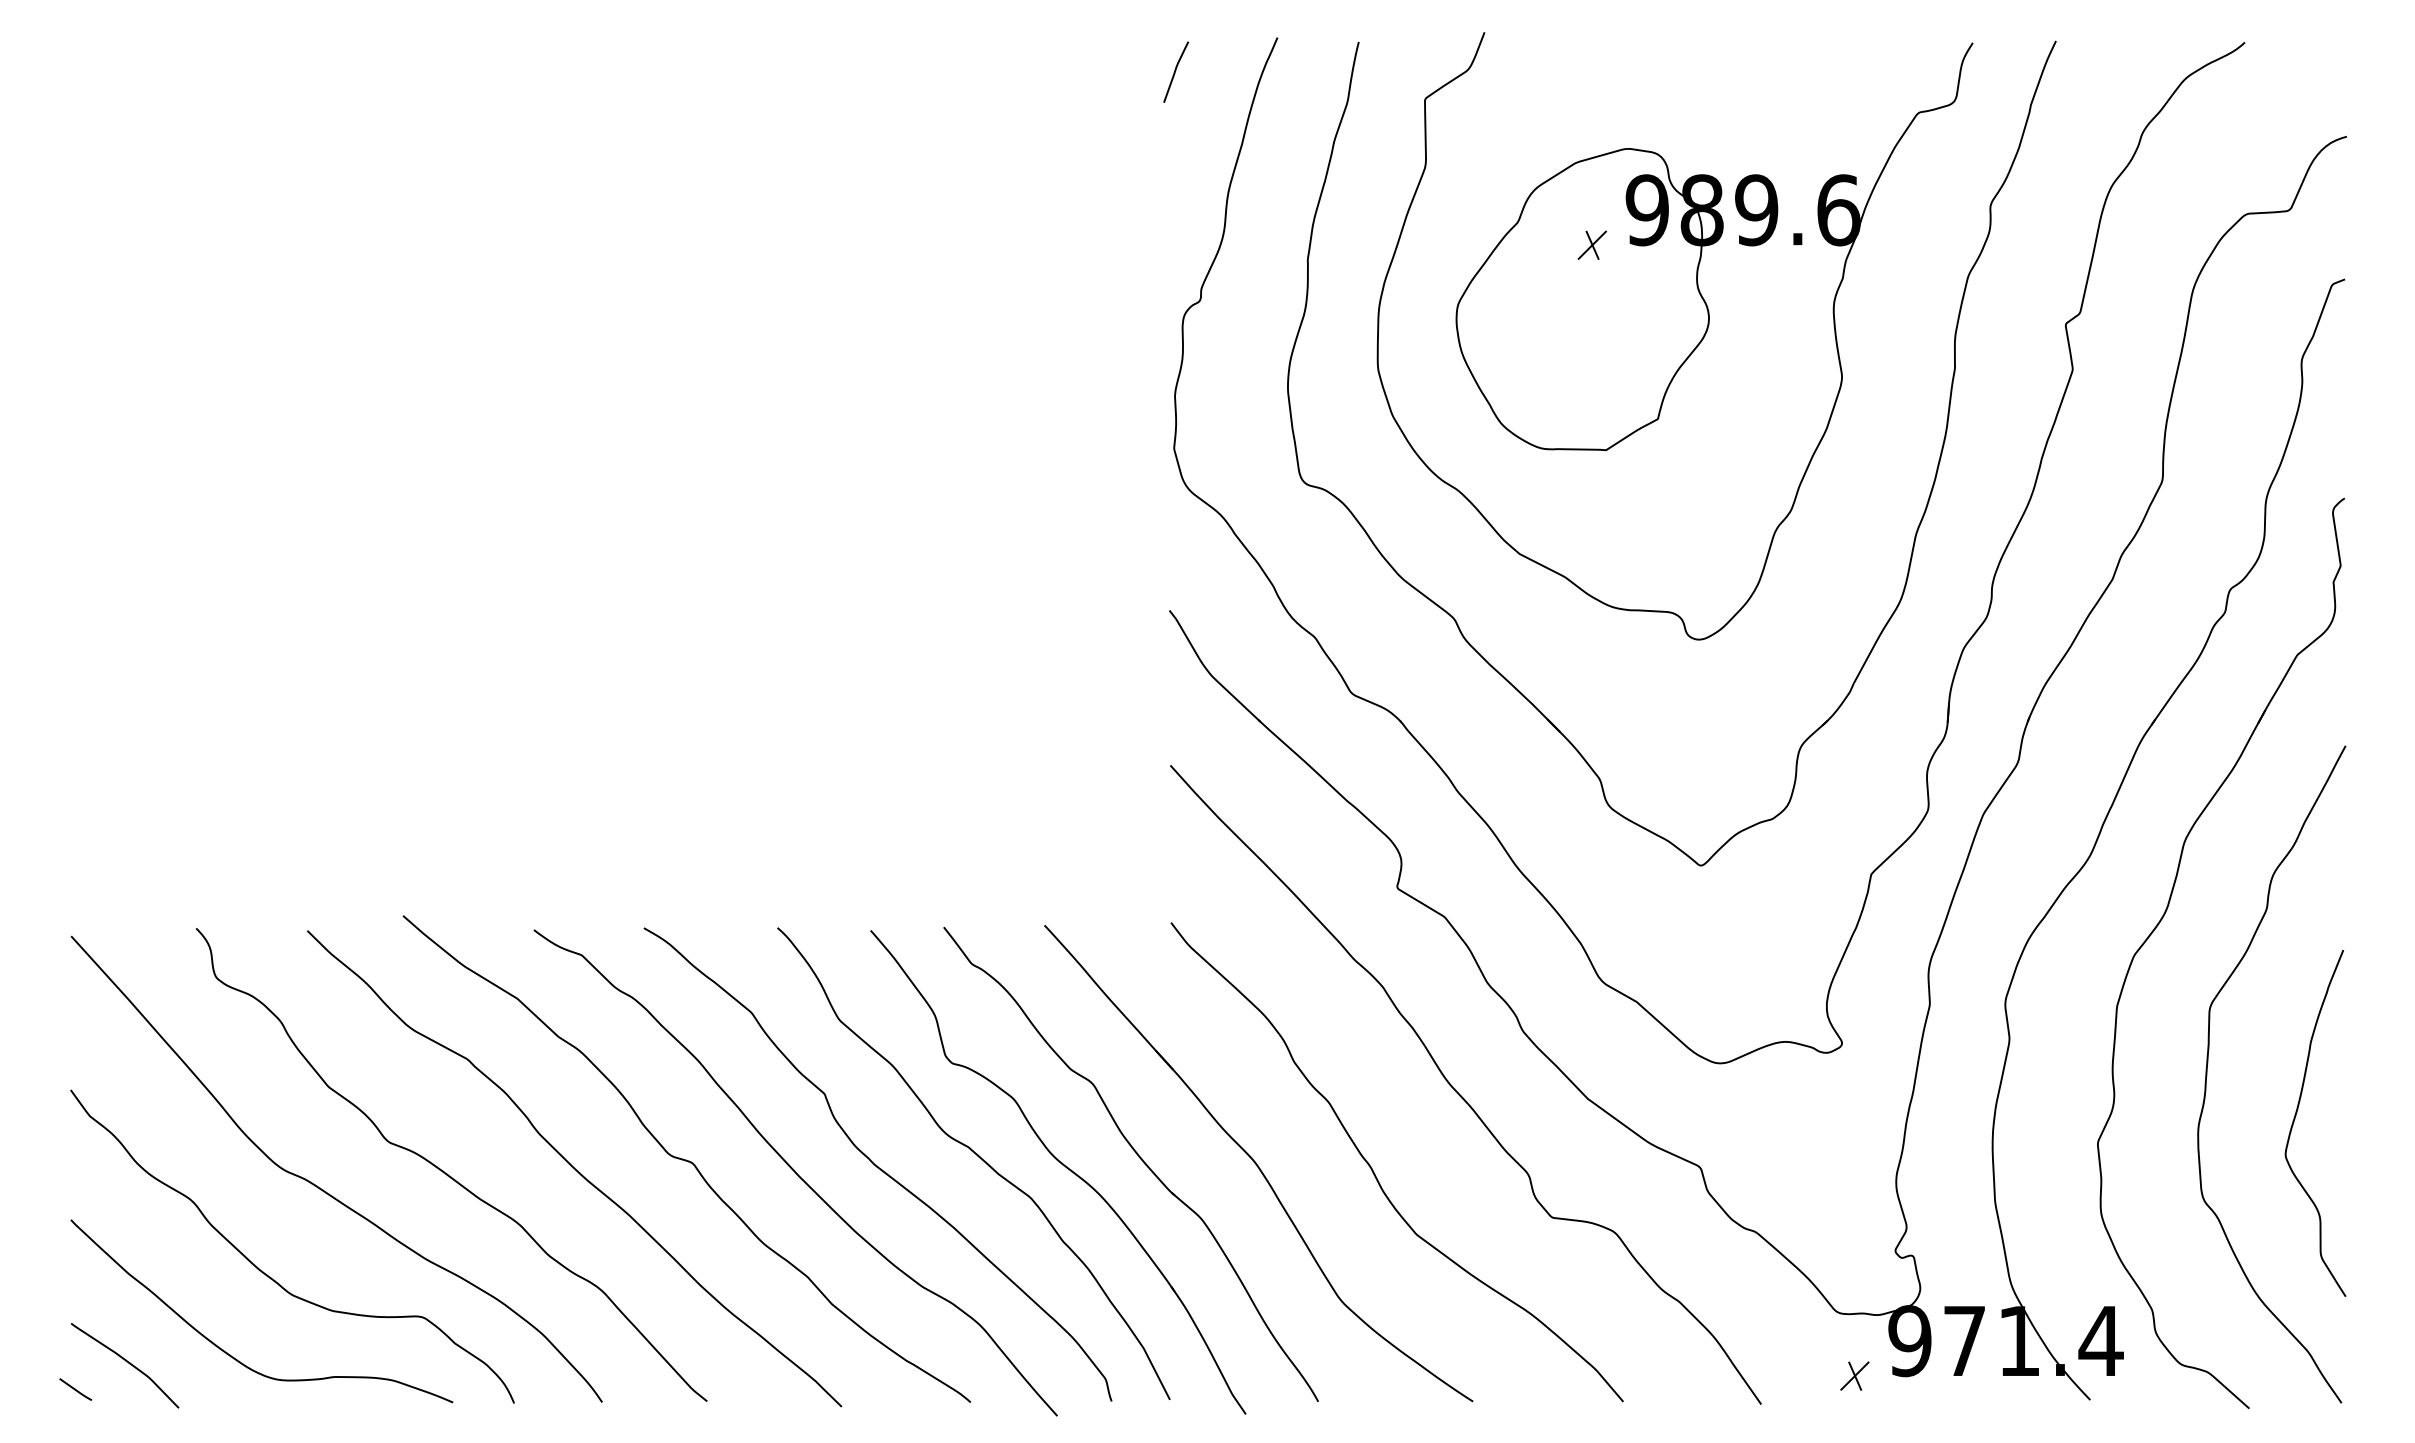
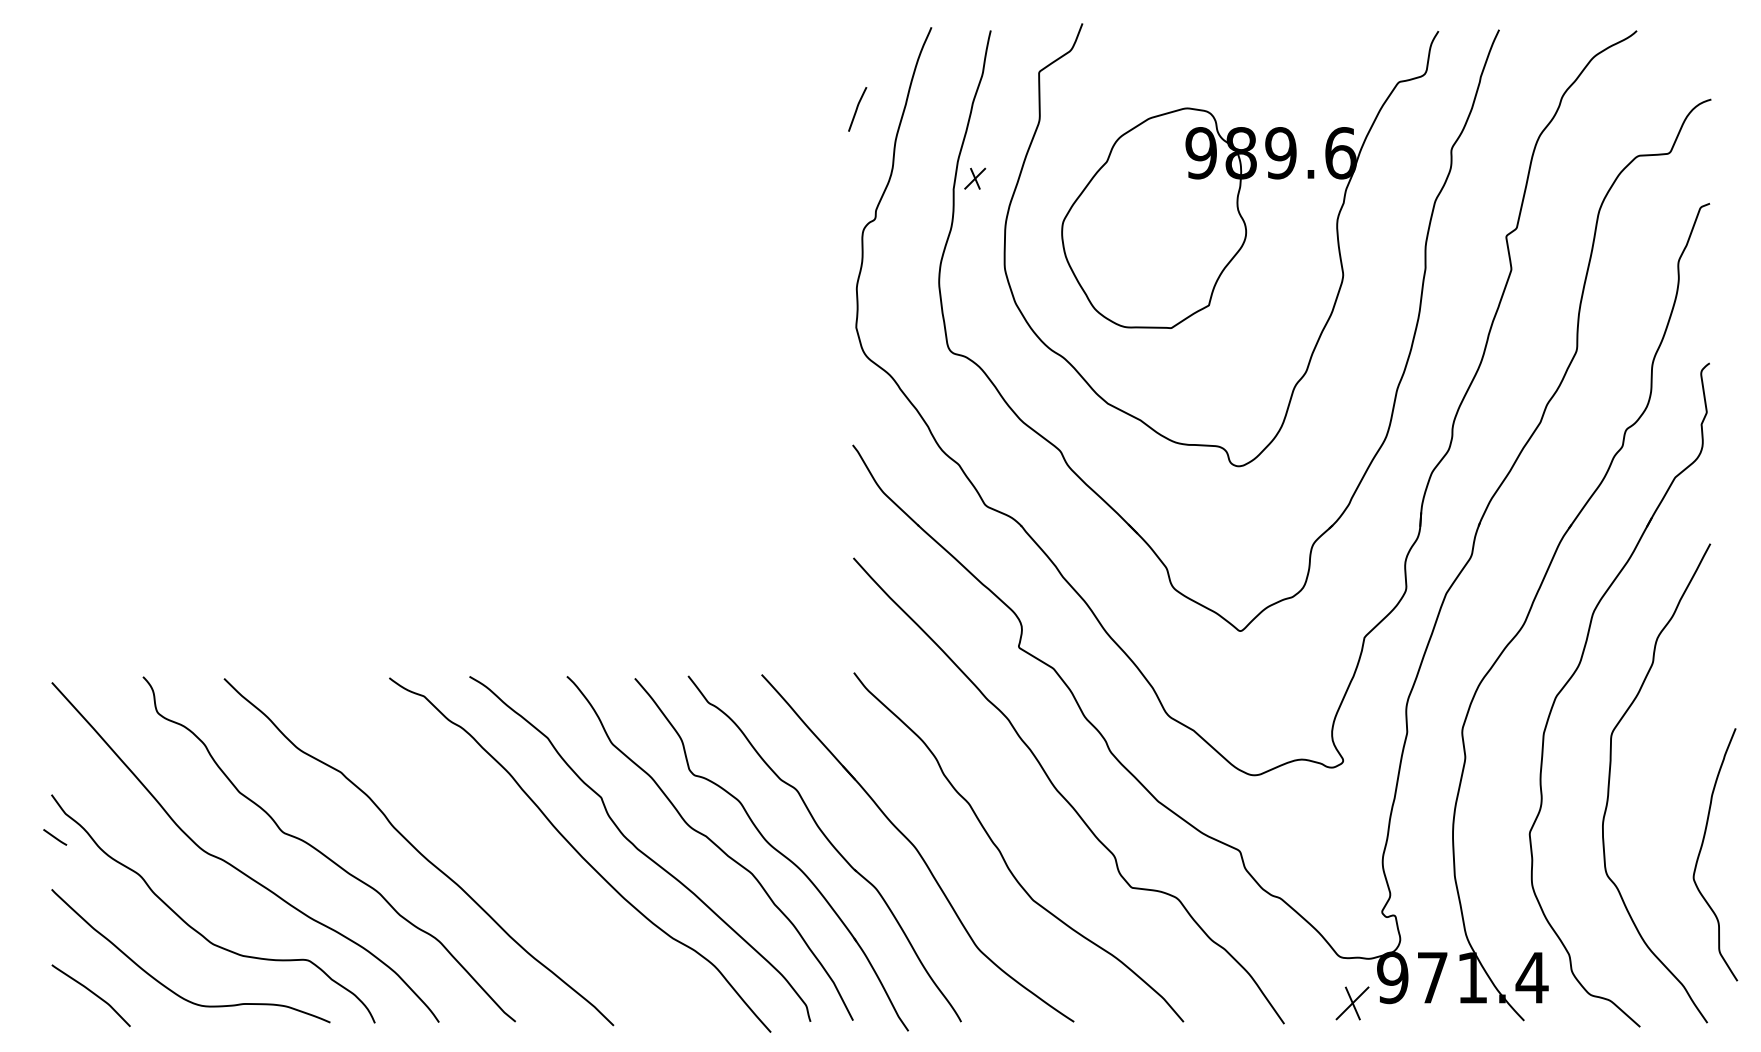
curve: (1176, 70) -> (857, 108), moved
part: (1591, 244) -> (974, 178), moved
curve: (2296, 1116) -> (1701, 849), moved
curve: (686, 1159) -> (500, 845), removed
part: (1854, 1375) -> (1352, 1002), size x1.6
line: (75, 1389) -> (55, 837), moved

